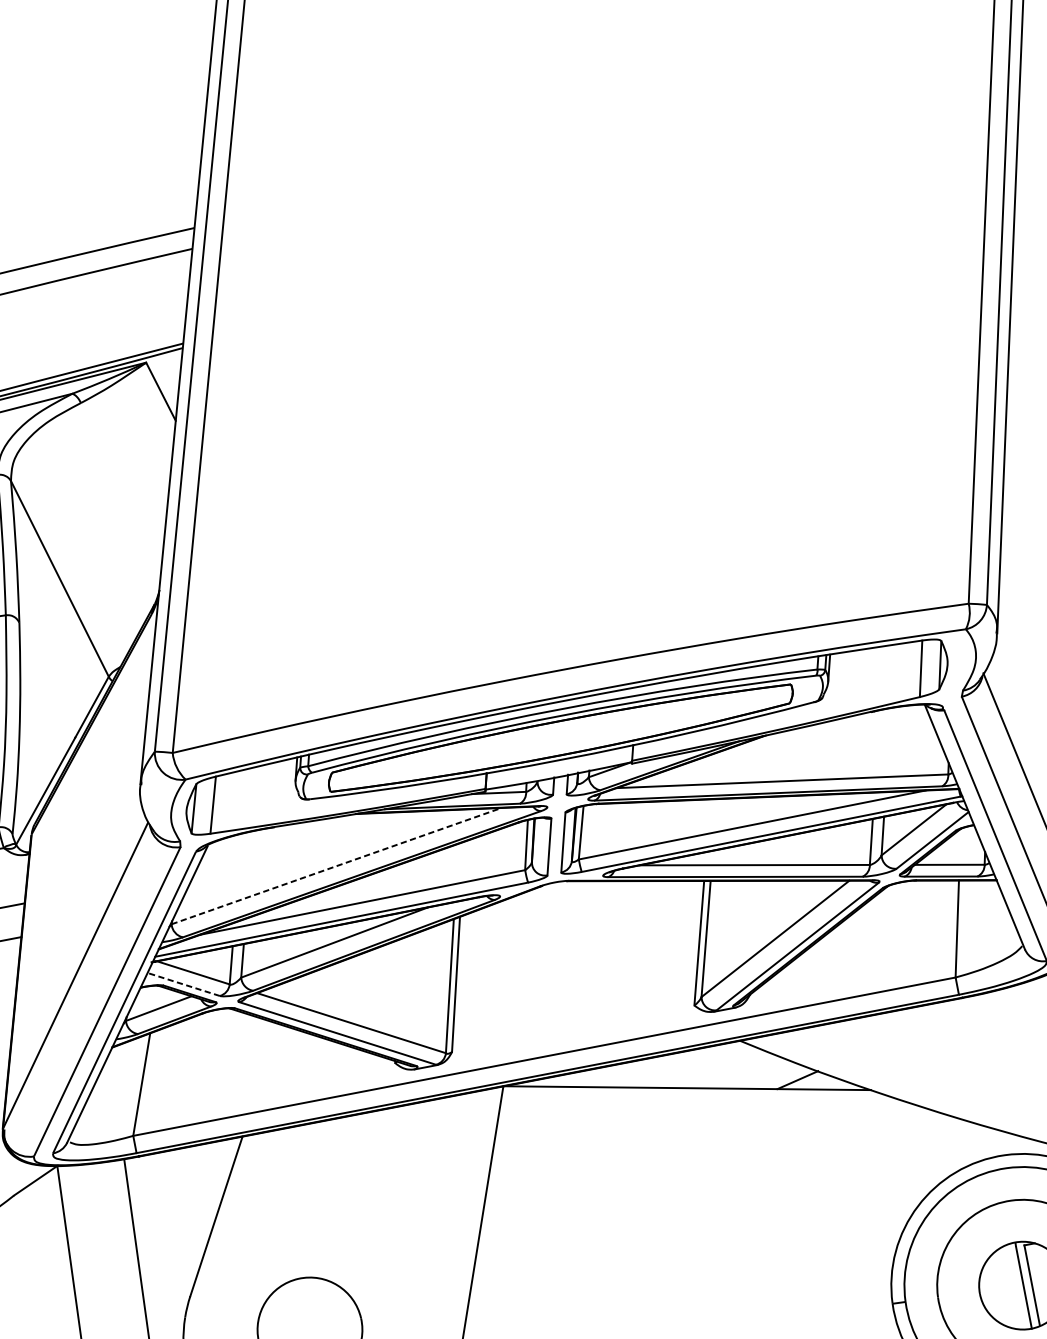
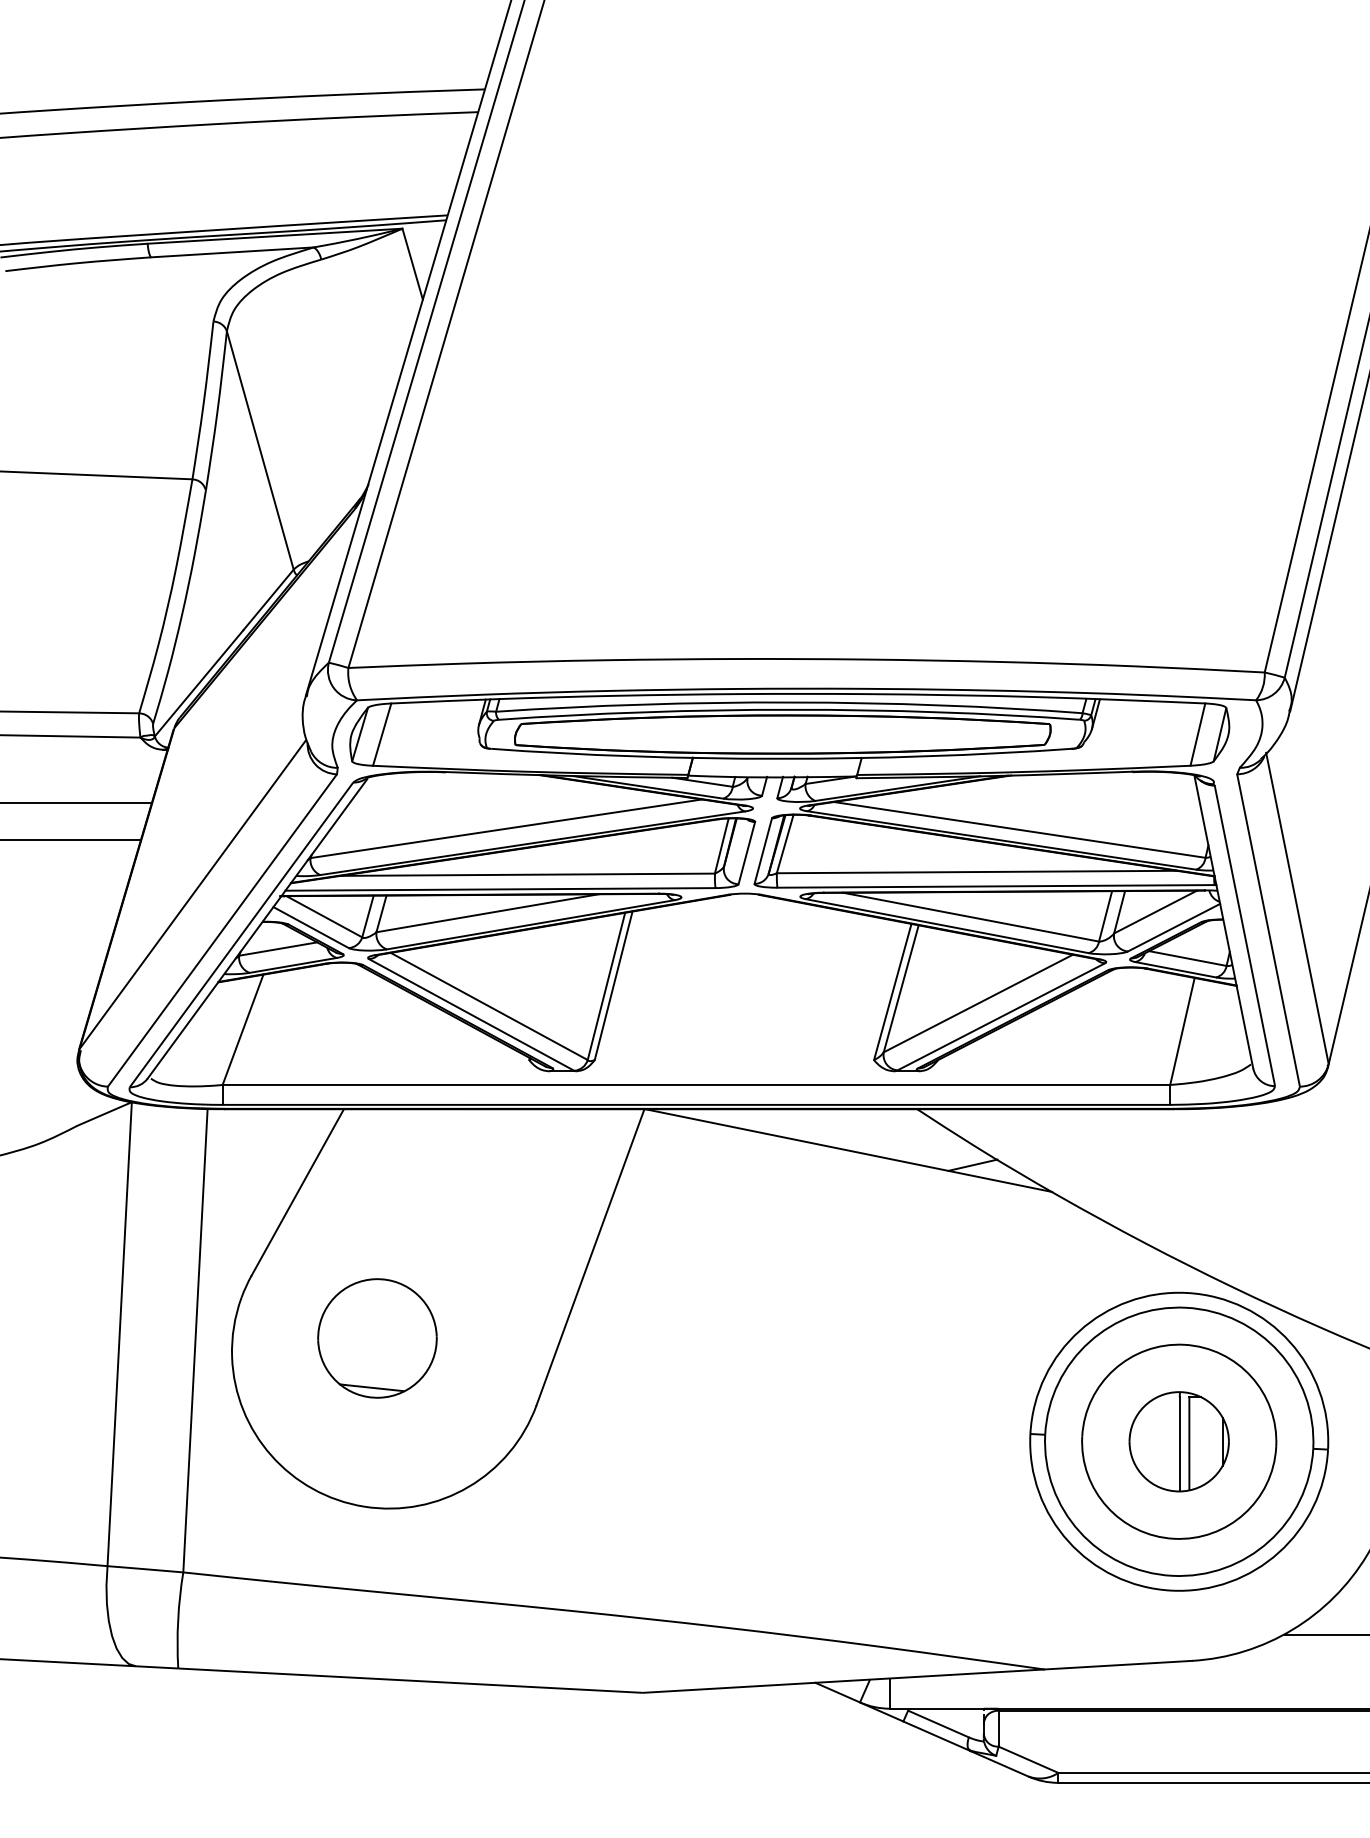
line: (336, 865) -> (506, 828), dashed -> solid
line: (184, 984) -> (311, 927), dashed -> solid

